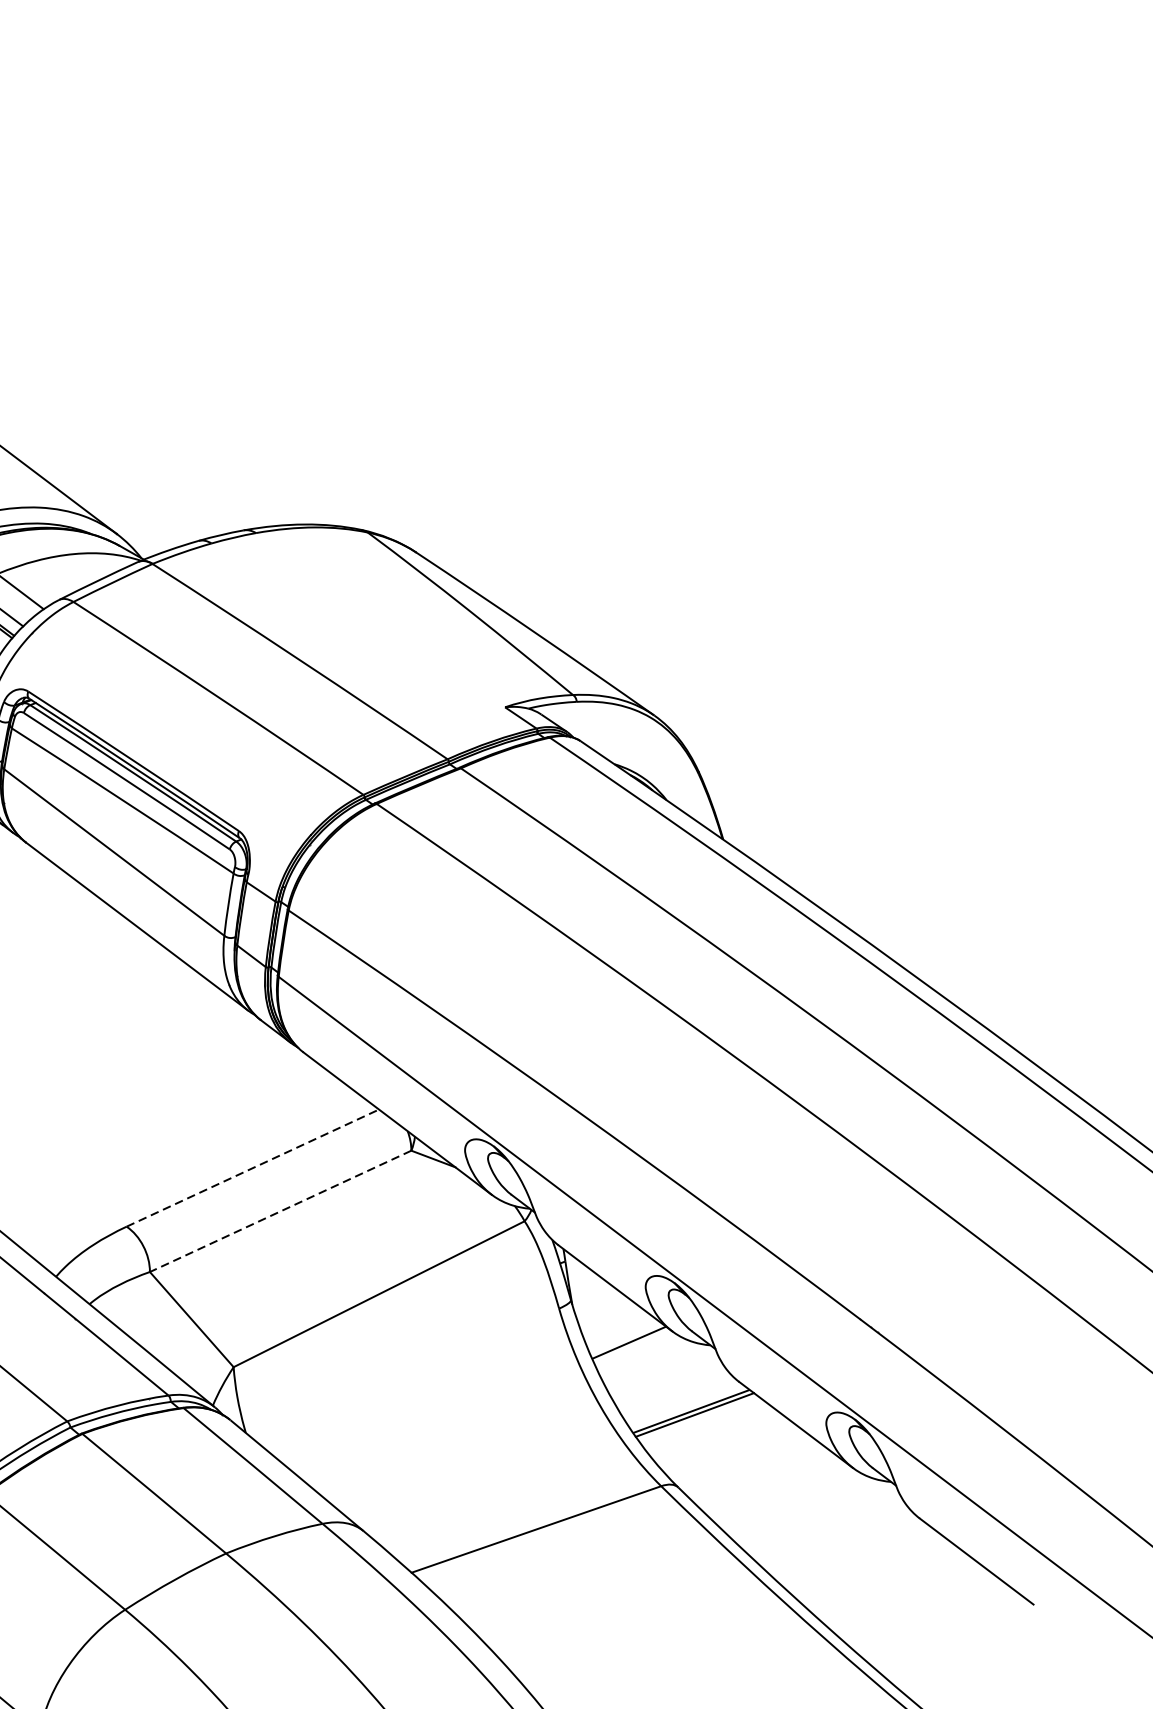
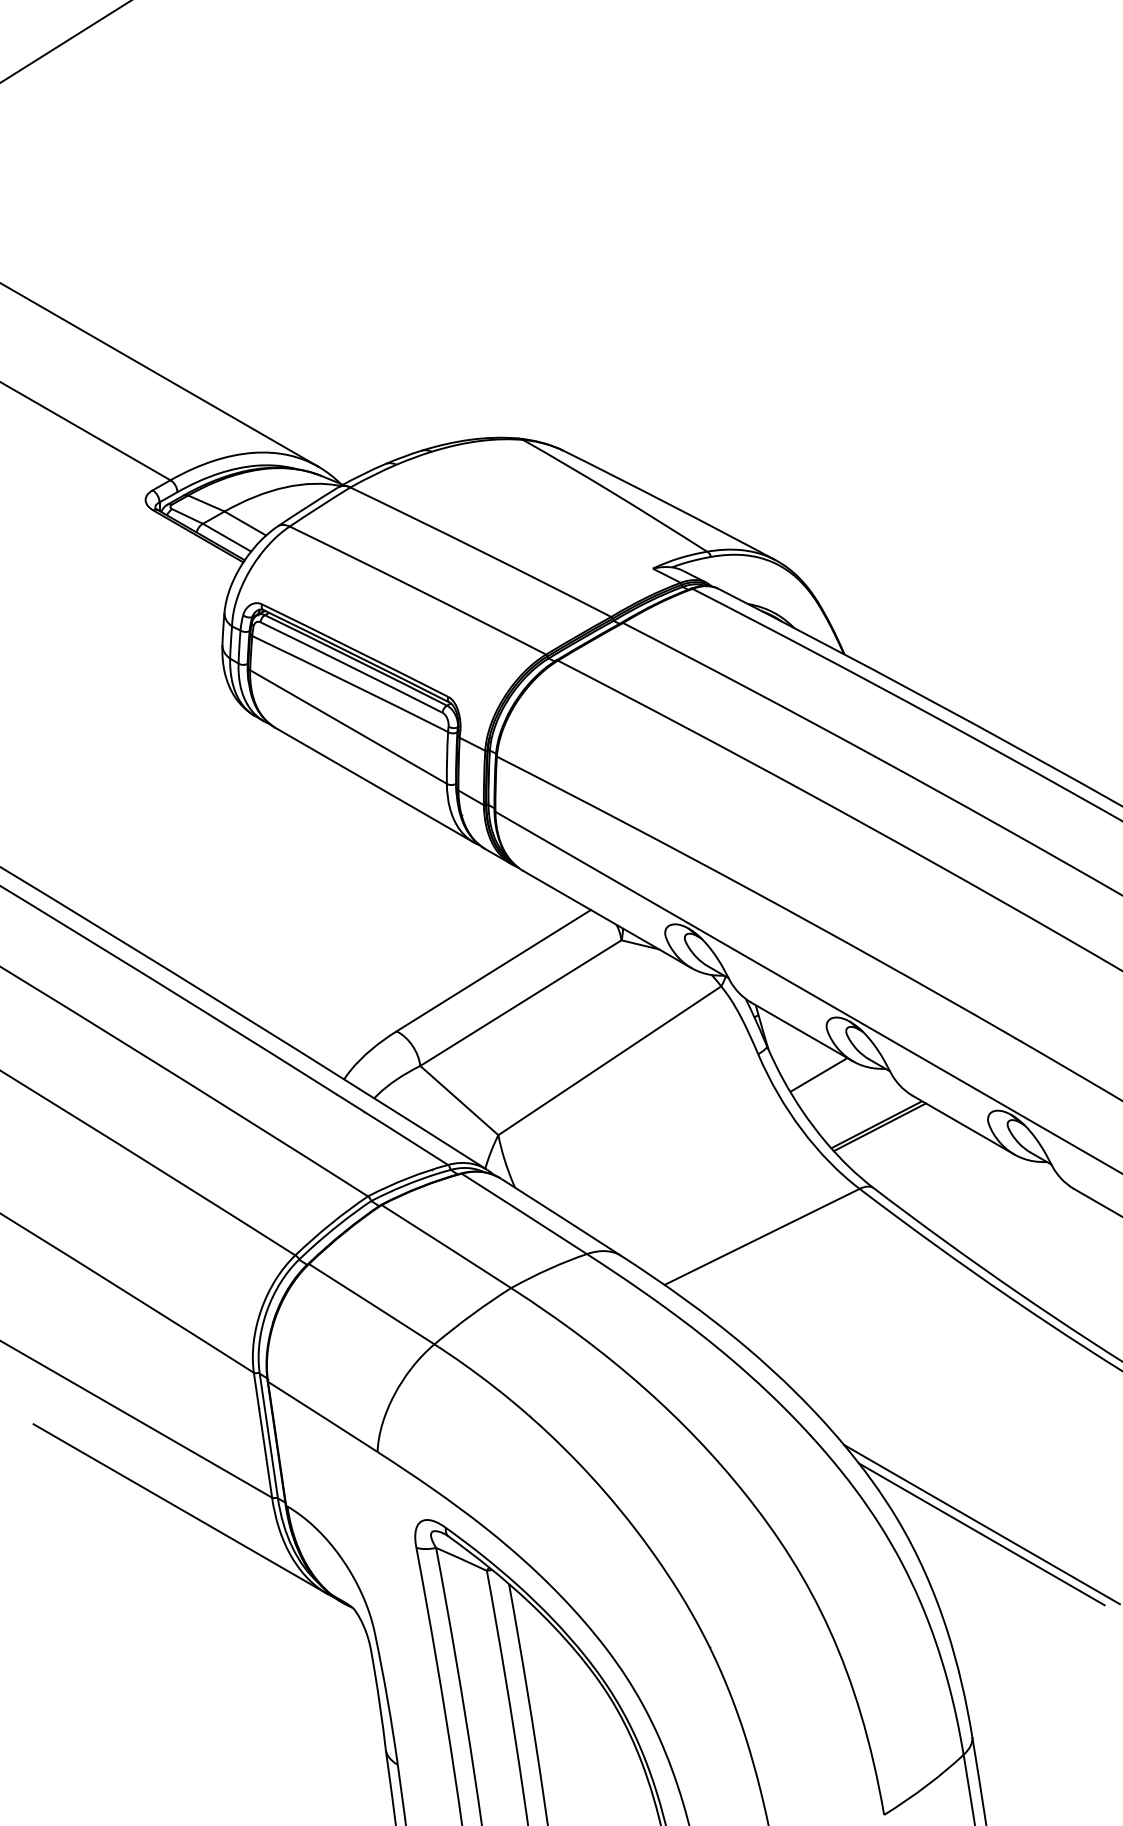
line: (252, 1167) -> (493, 970), dashed -> solid
line: (280, 1211) -> (520, 1003), dashed -> solid

